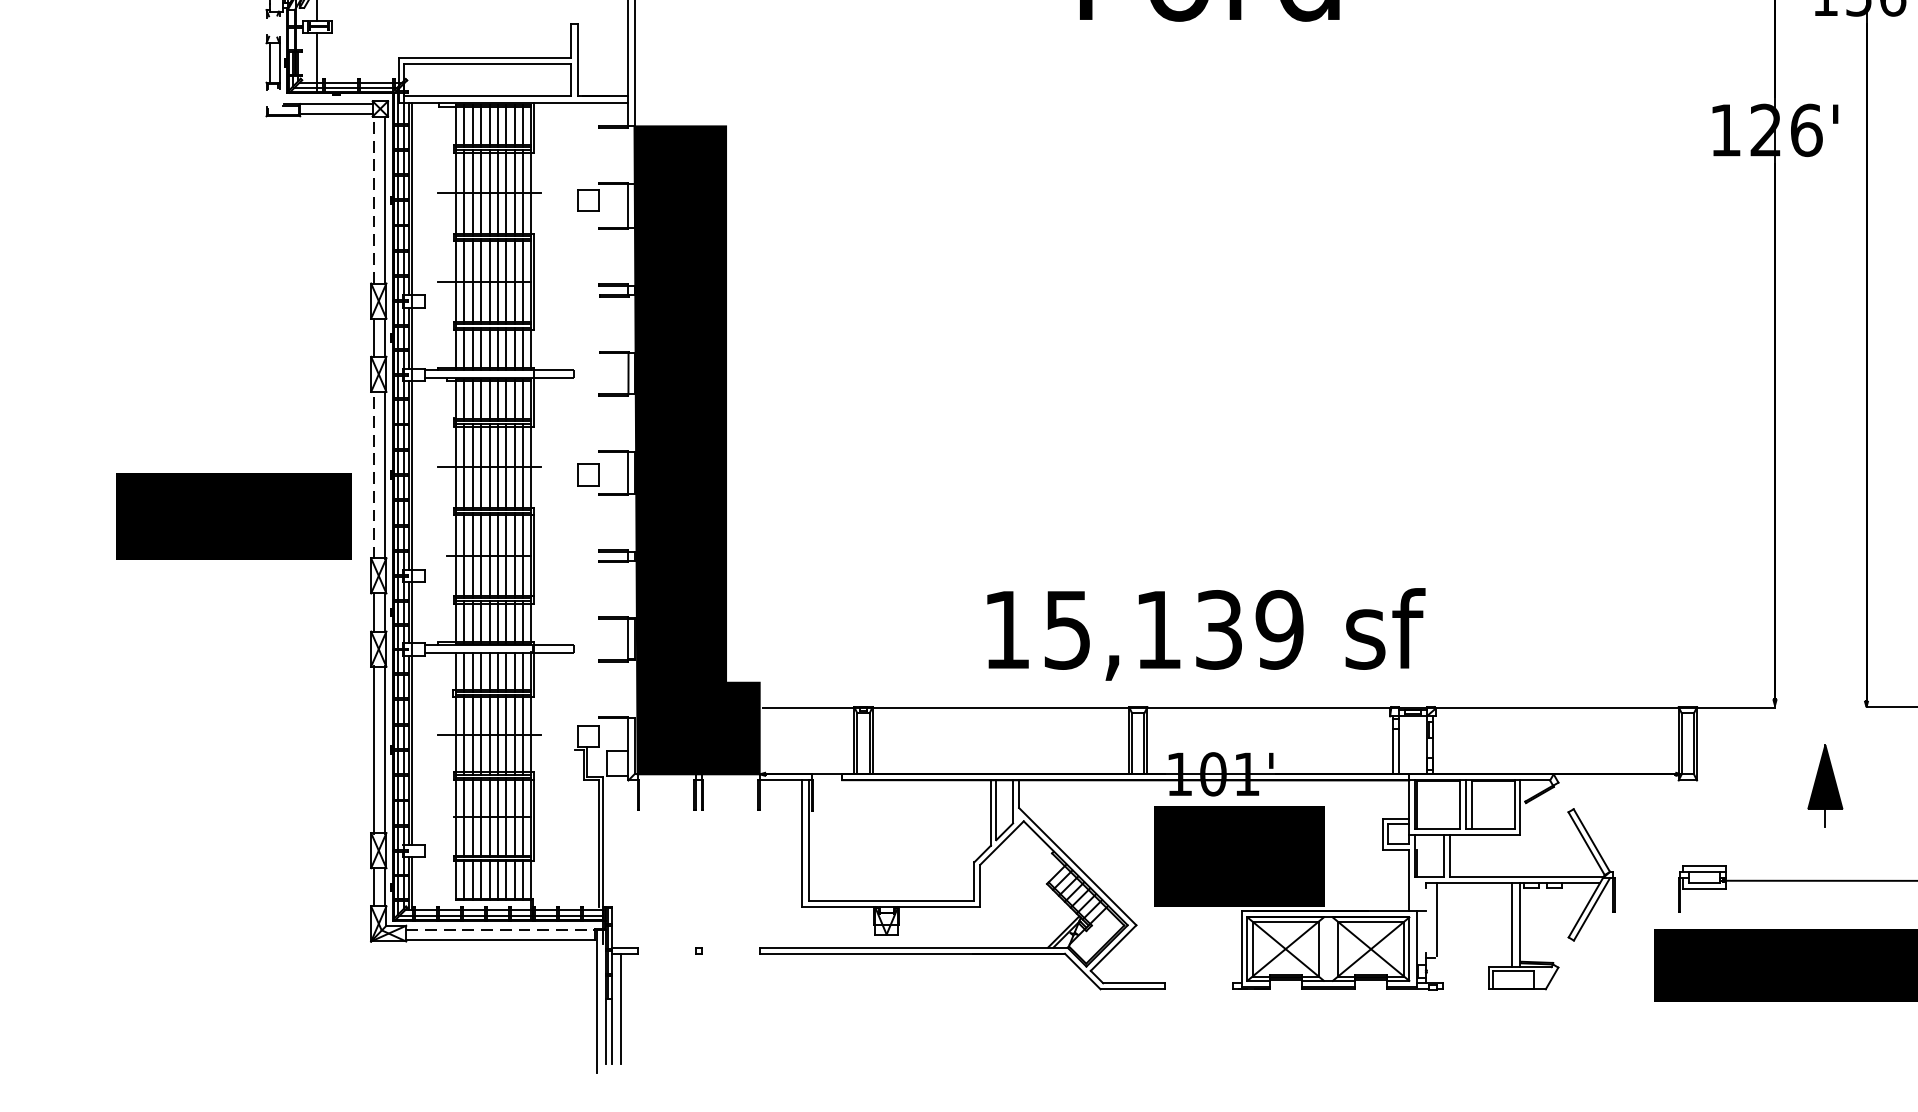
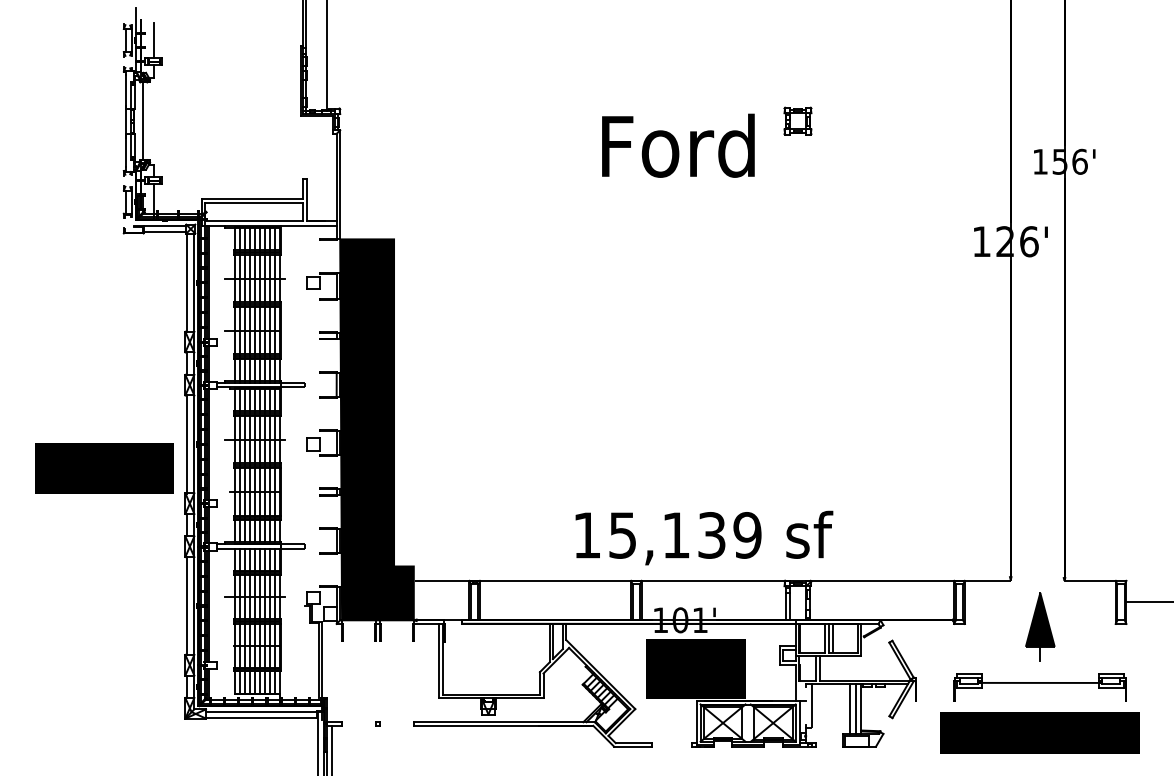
line: (374, 199) -> (187, 282), dashed -> solid
line: (374, 475) -> (187, 444), dashed -> solid
text: (1206, 633) -> (704, 537), moved
part: (1825, 784) -> (1040, 626), size x1.43
line: (1502, 924) -> (850, 708), added
line: (500, 929) -> (261, 711), dashed -> solid

